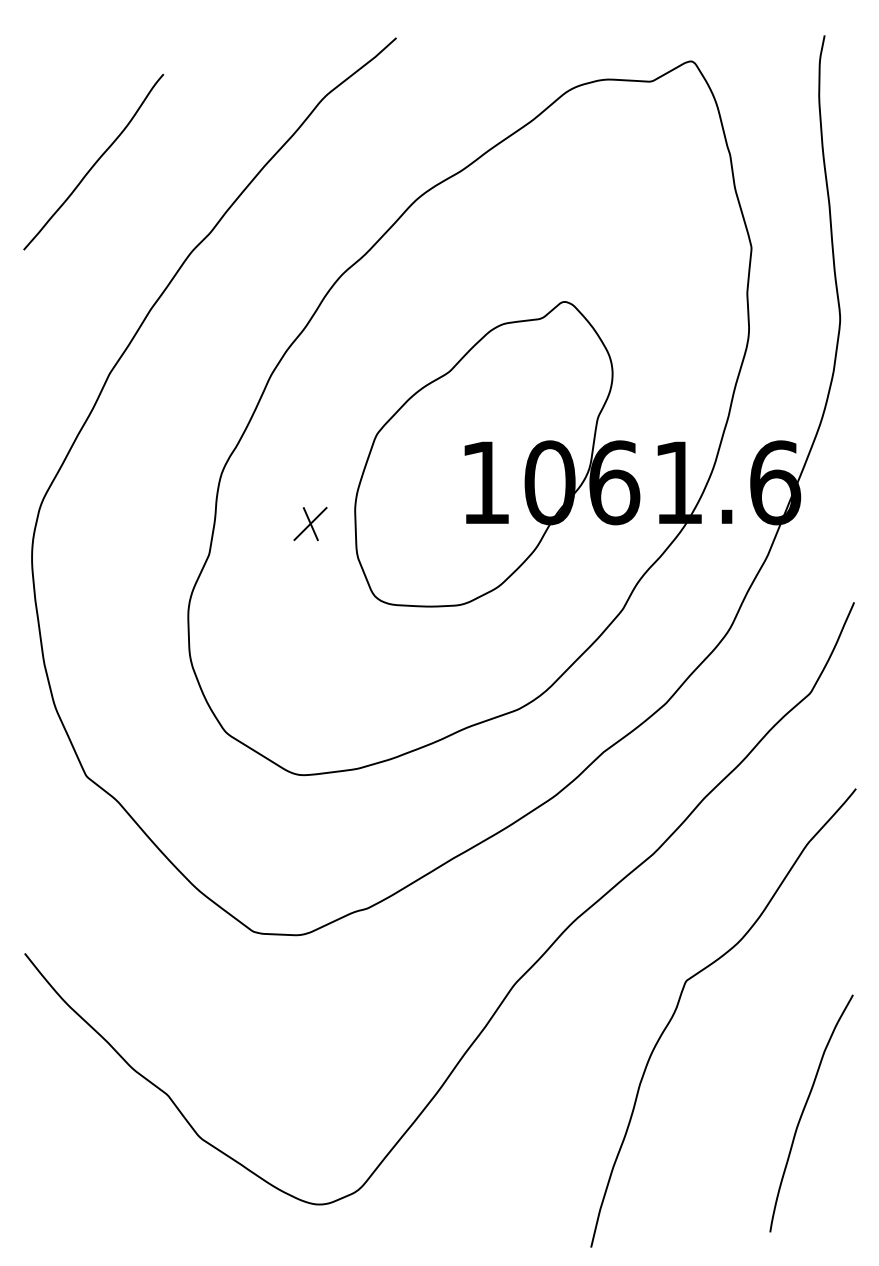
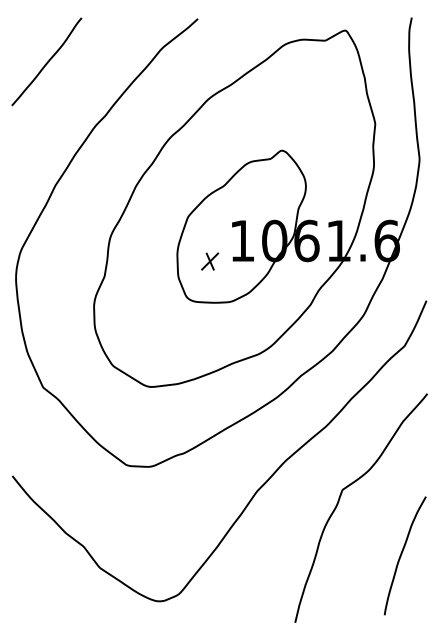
curve: (95, 161) -> (47, 61), moved
part: (311, 523) -> (210, 261), moved

